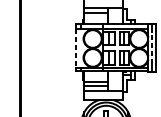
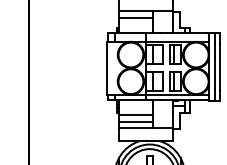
line: (152, 47) -> (214, 67), dashed -> solid
line: (76, 48) -> (107, 68), dashed -> solid

